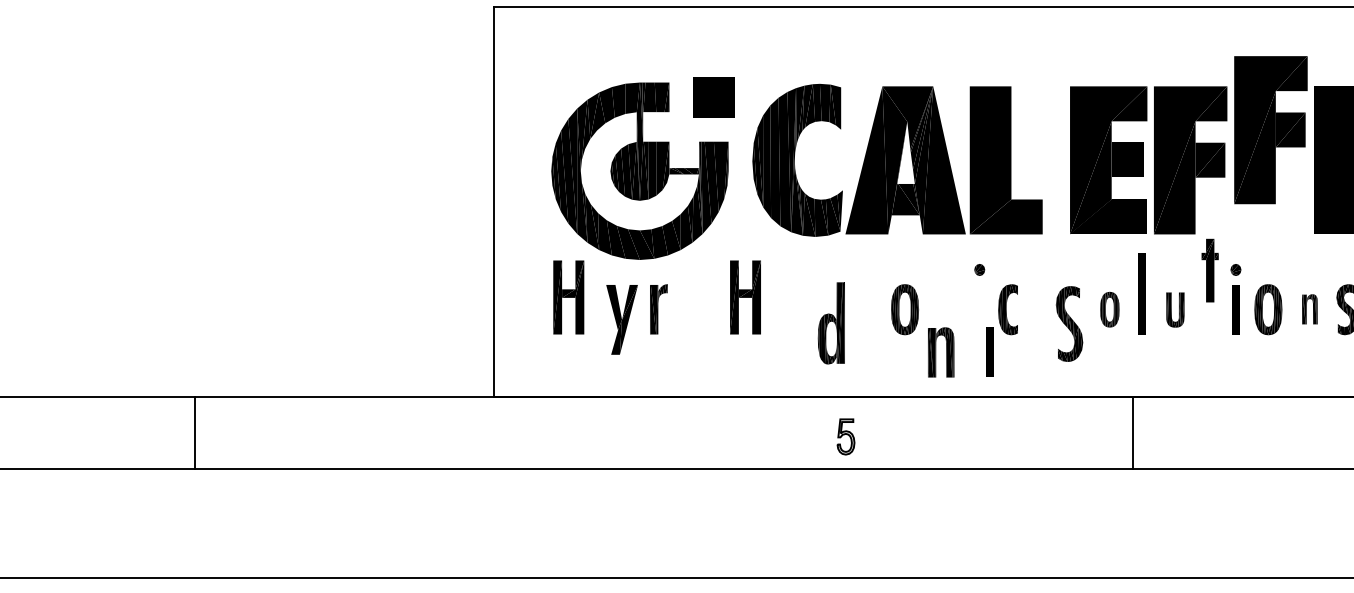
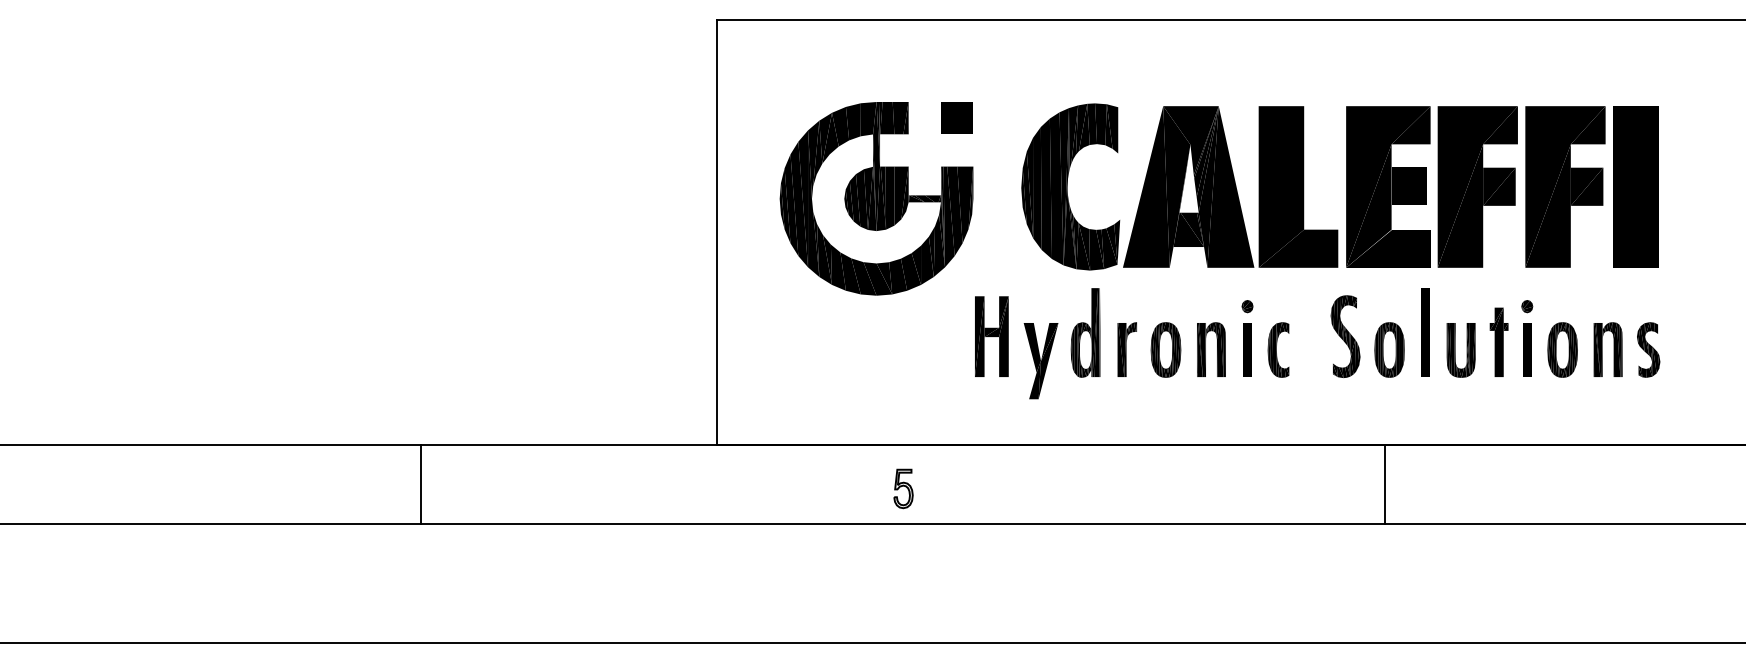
part: (713, 96) -> (956, 117), size x0.71
part: (1270, 129) -> (1565, 186), moved
part: (897, 159) -> (1179, 186), moved
part: (1209, 269) -> (1498, 341), moved
part: (568, 297) -> (798, 336), removed
part: (658, 309) -> (1126, 349), moved
part: (1109, 309) -> (1389, 349), size x1.43
part: (1309, 309) -> (1607, 349), size x1.67
part: (1174, 310) -> (1460, 350), size x1.43
part: (621, 320) -> (1040, 361), moved
part: (831, 322) -> (1085, 332), moved
part: (1069, 323) -> (1345, 336), moved
part: (989, 351) -> (1247, 349), moved
part: (941, 352) -> (1211, 349), moved
line: (194, 432) -> (420, 484), moved
line: (1132, 432) -> (1385, 484), moved
part: (845, 436) -> (903, 488), moved

